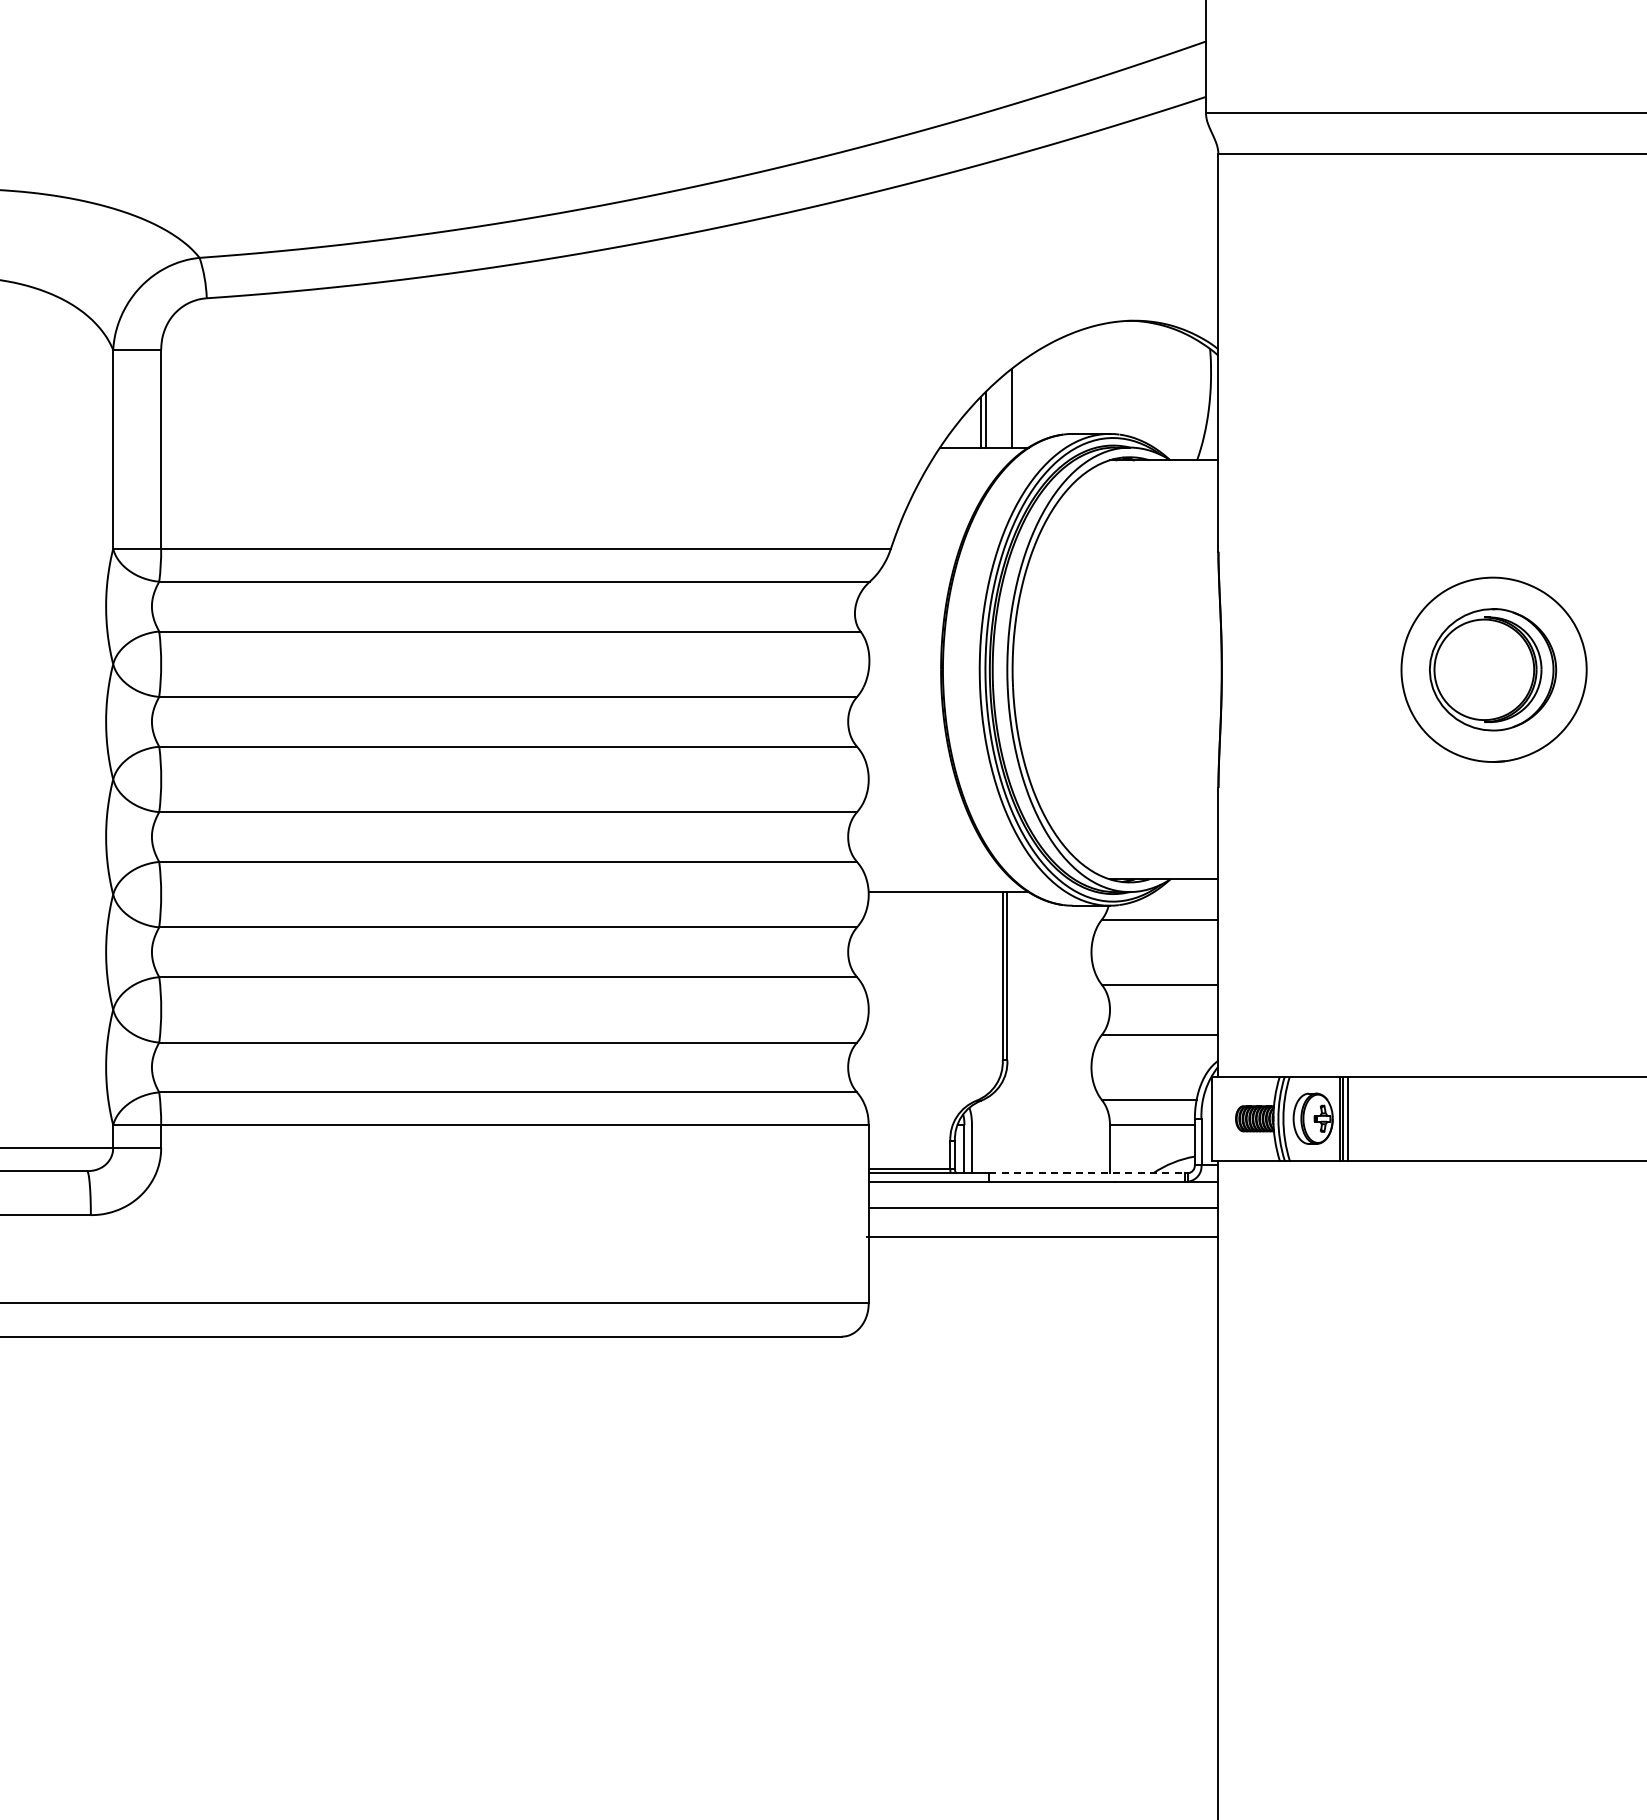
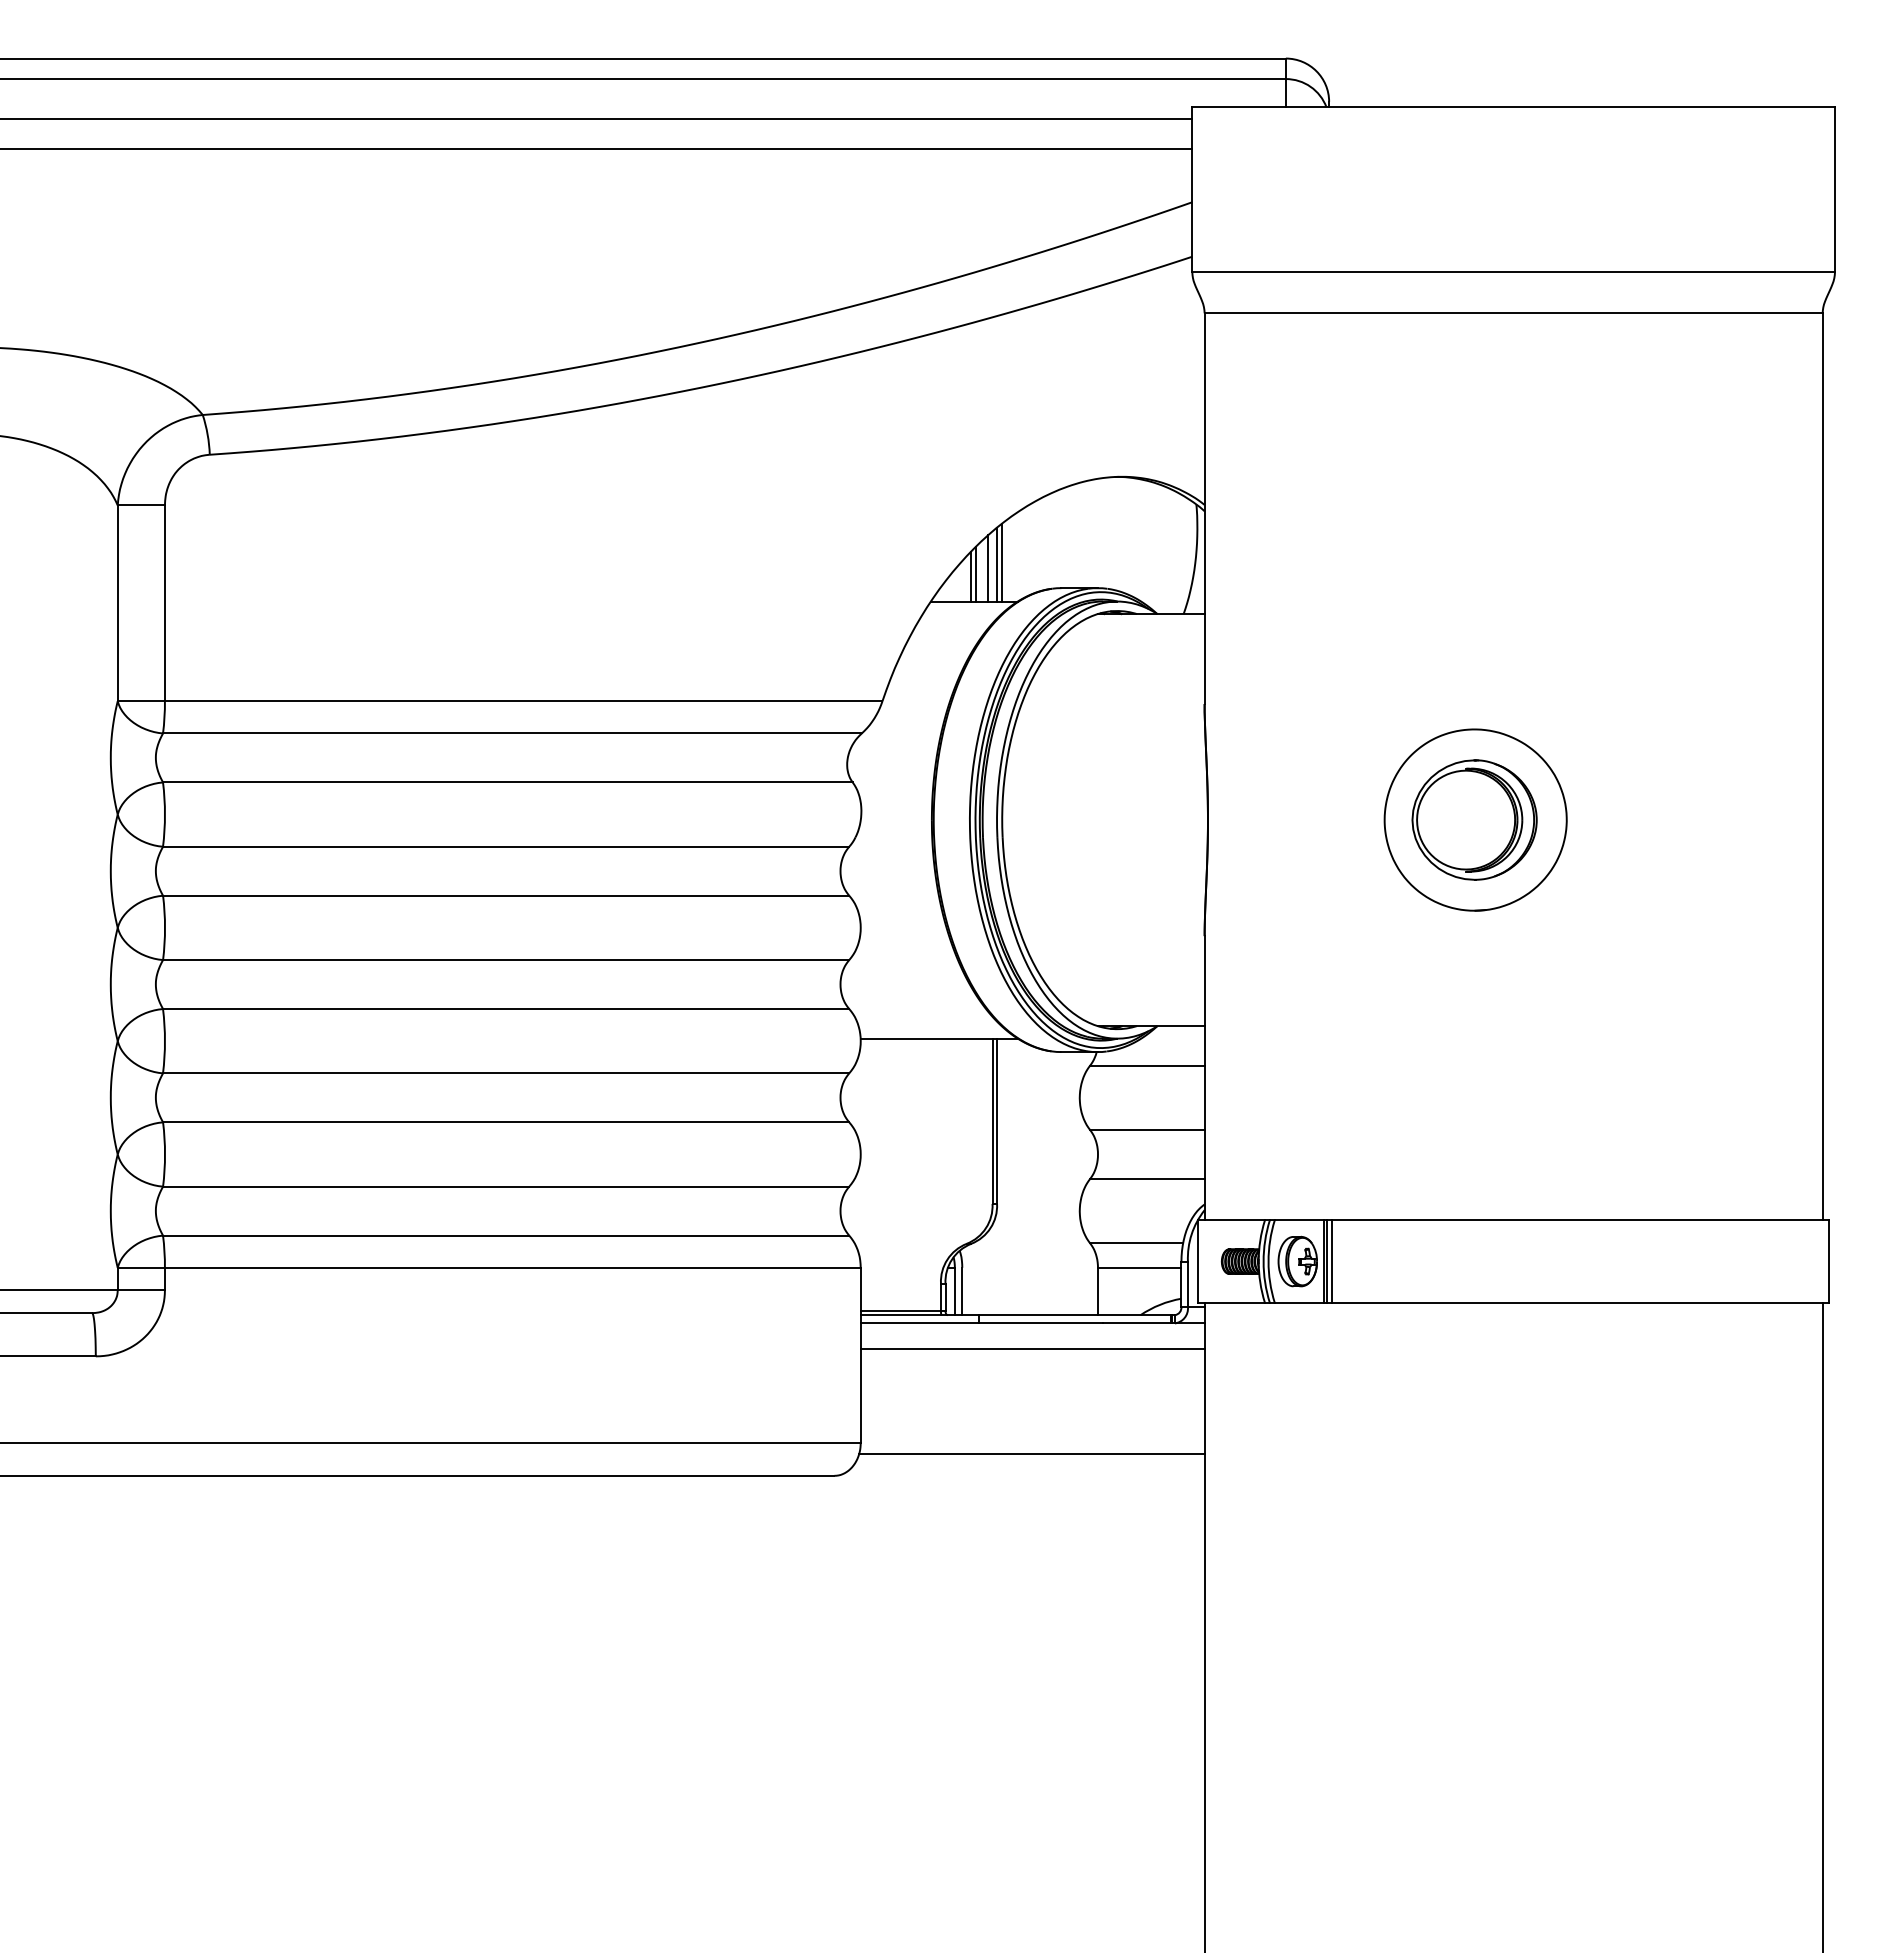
line: (1007, 409) -> (997, 564), added
line: (998, 412) -> (988, 567), added
line: (1087, 1173) -> (1075, 1315), dashed -> solid
line: (1042, 1237) -> (1031, 1454), moved

